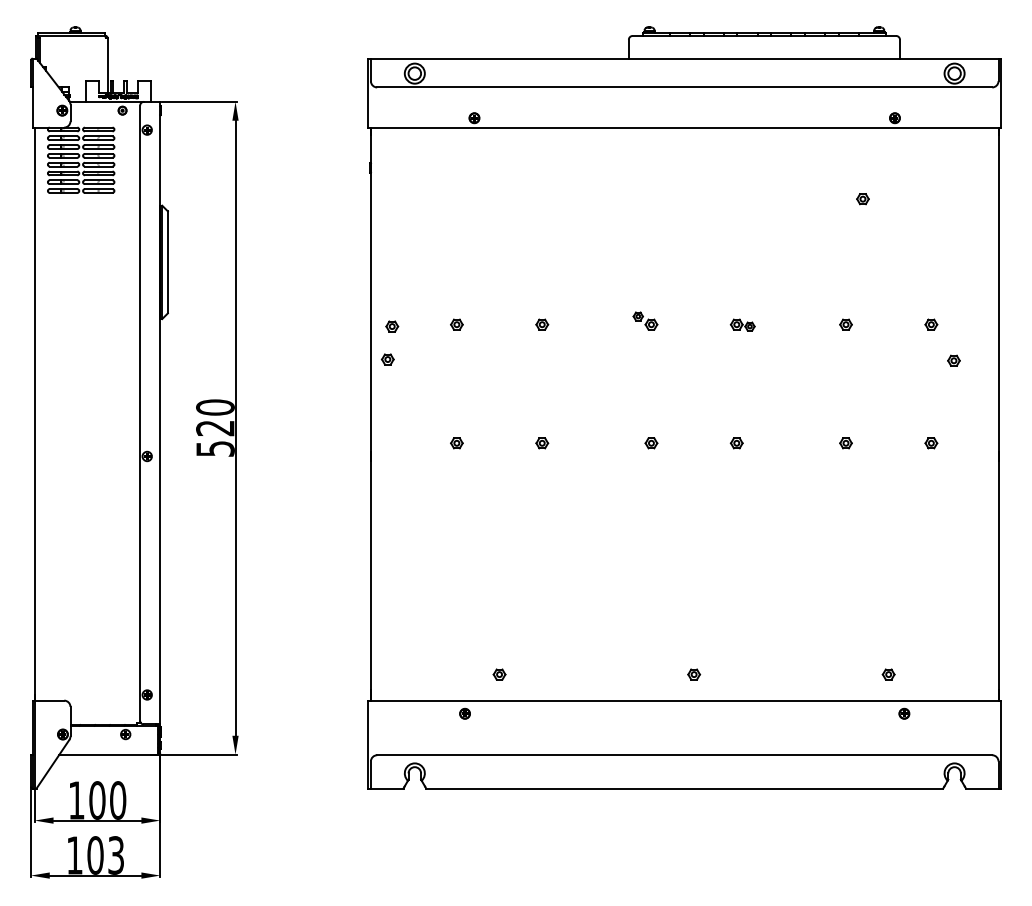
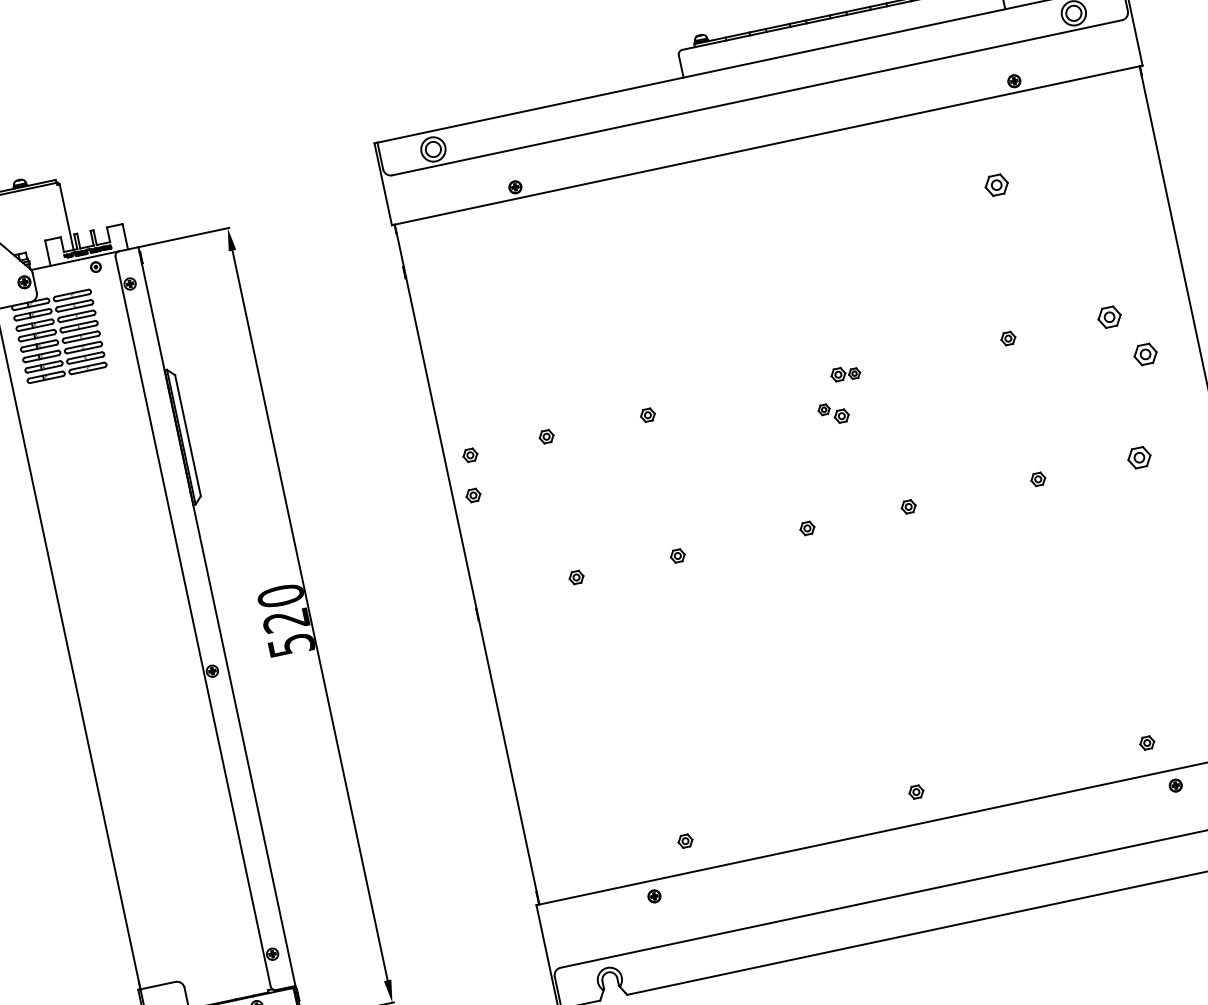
part: (862, 199) -> (996, 185), size x1.6
part: (645, 320) -> (833, 412), moved
part: (742, 324) -> (845, 373), moved
part: (931, 324) -> (1109, 316), size x1.6
part: (953, 360) -> (1144, 353), size x1.6
part: (931, 443) -> (1139, 458), size x1.6

